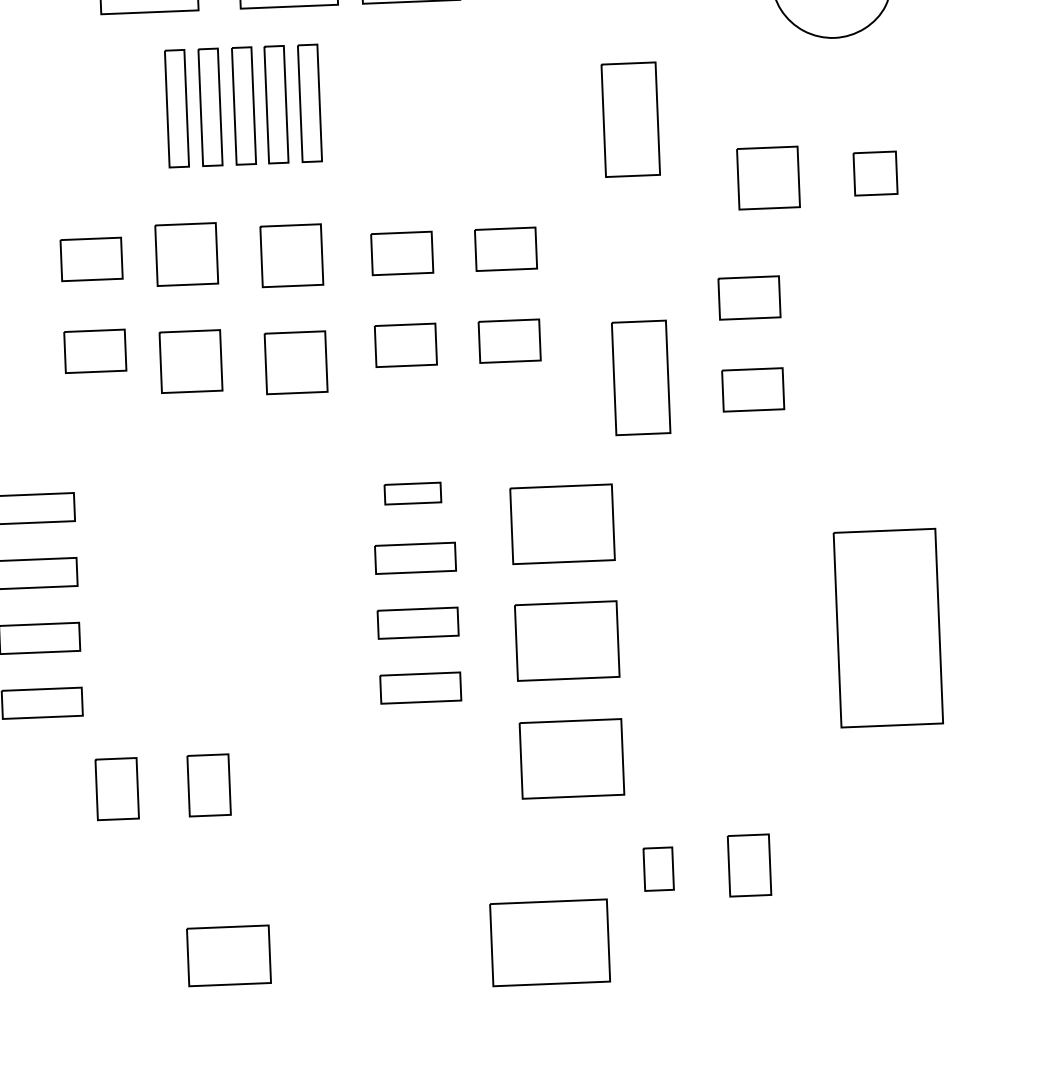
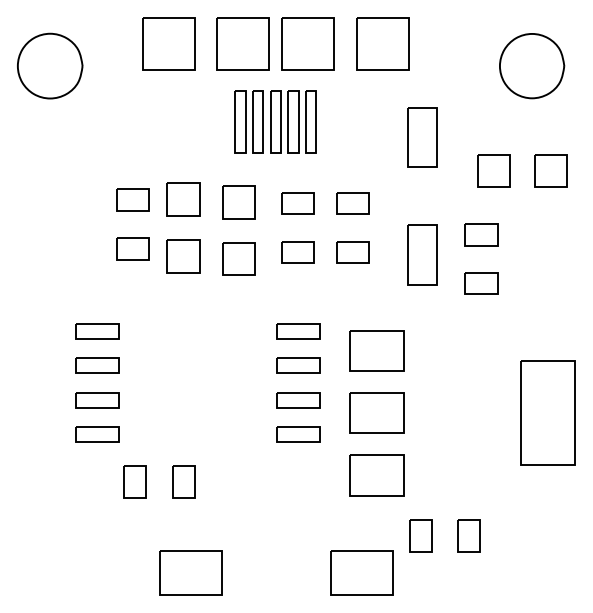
part: (242, 105) -> (275, 121), moved
part: (874, 172) -> (550, 170), size x1.43
part: (641, 377) -> (422, 254), moved
part: (412, 493) -> (298, 331), size x1.43
part: (657, 868) -> (420, 535), size x1.43
part: (228, 955) -> (190, 572), size x1.43

